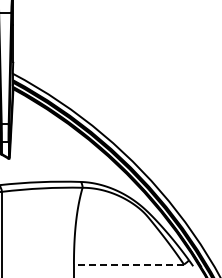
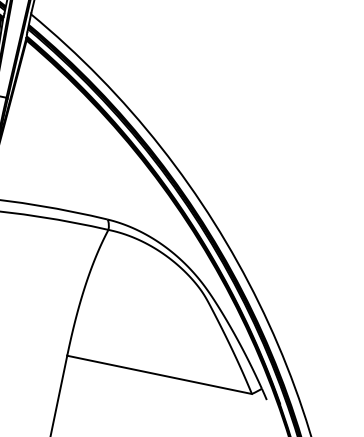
line: (128, 264) -> (158, 374), dashed -> solid

